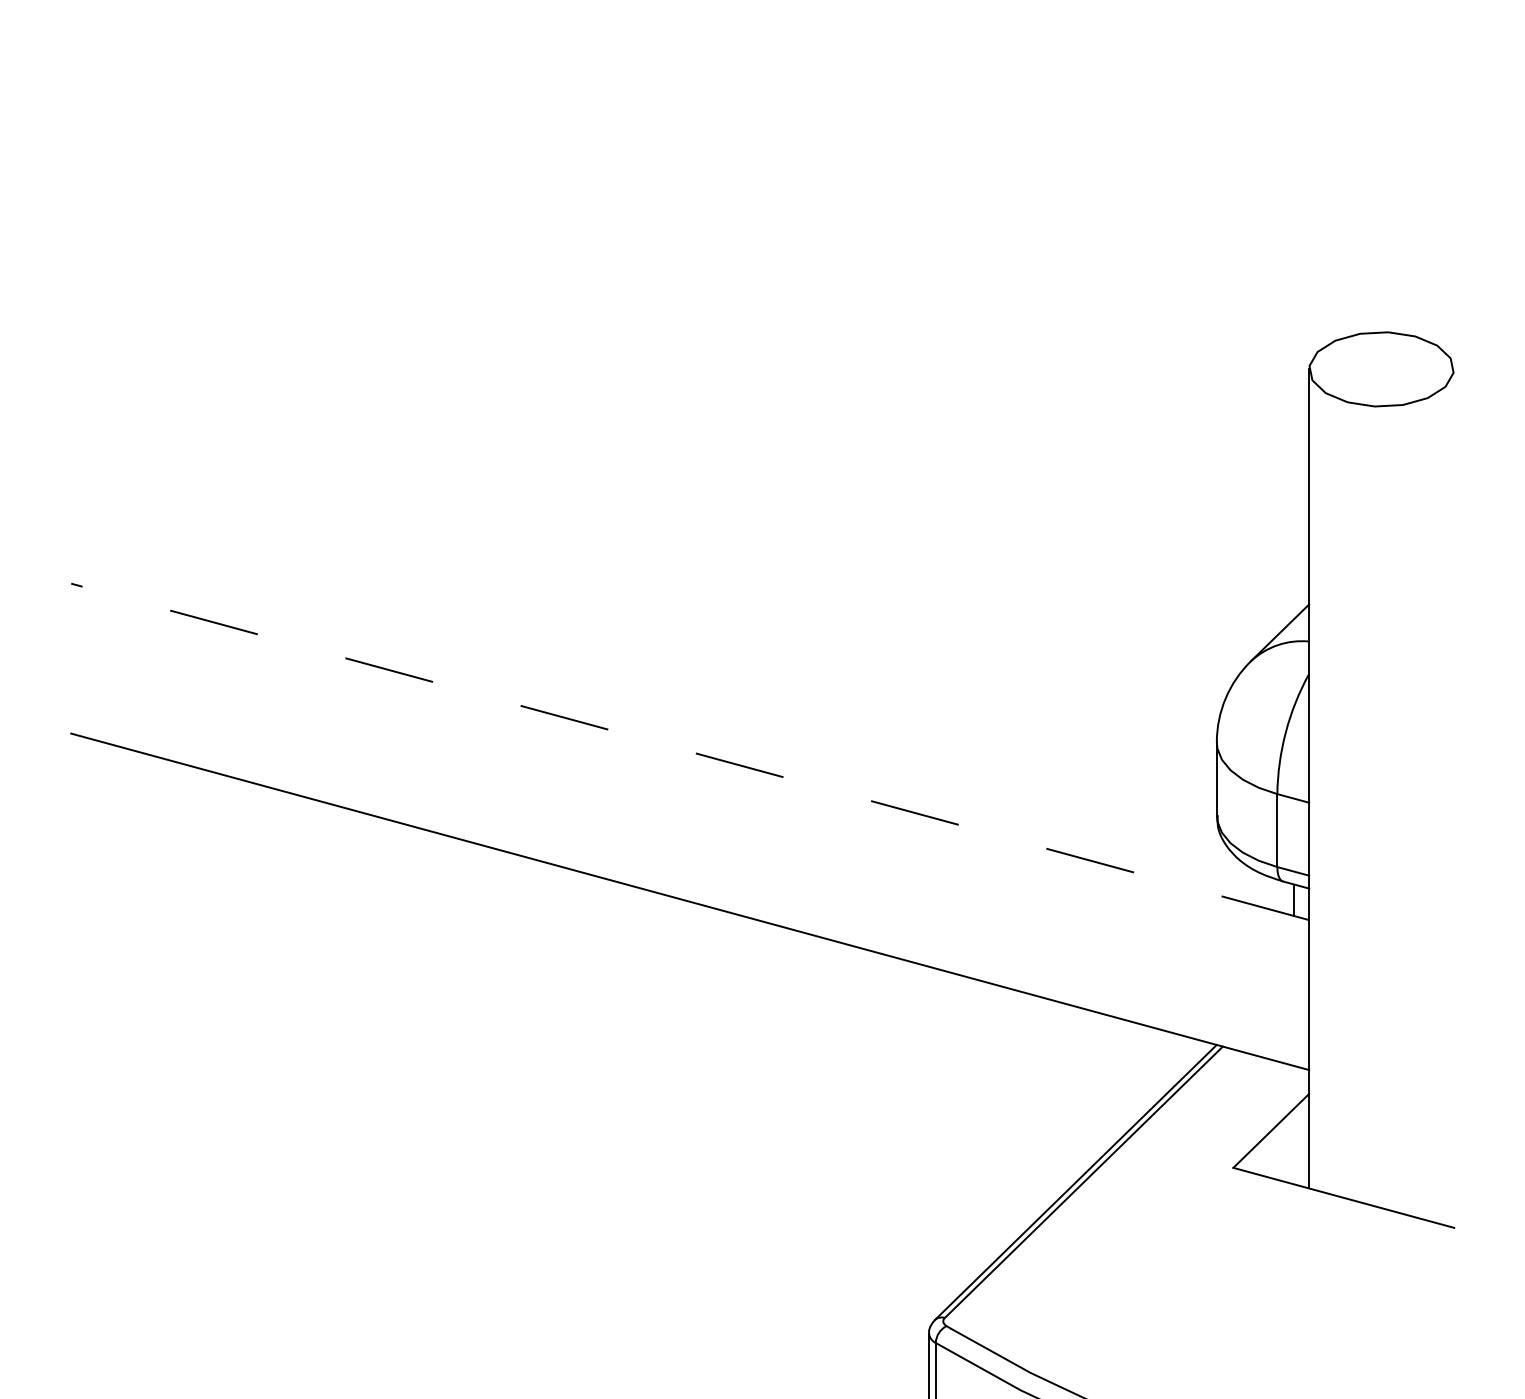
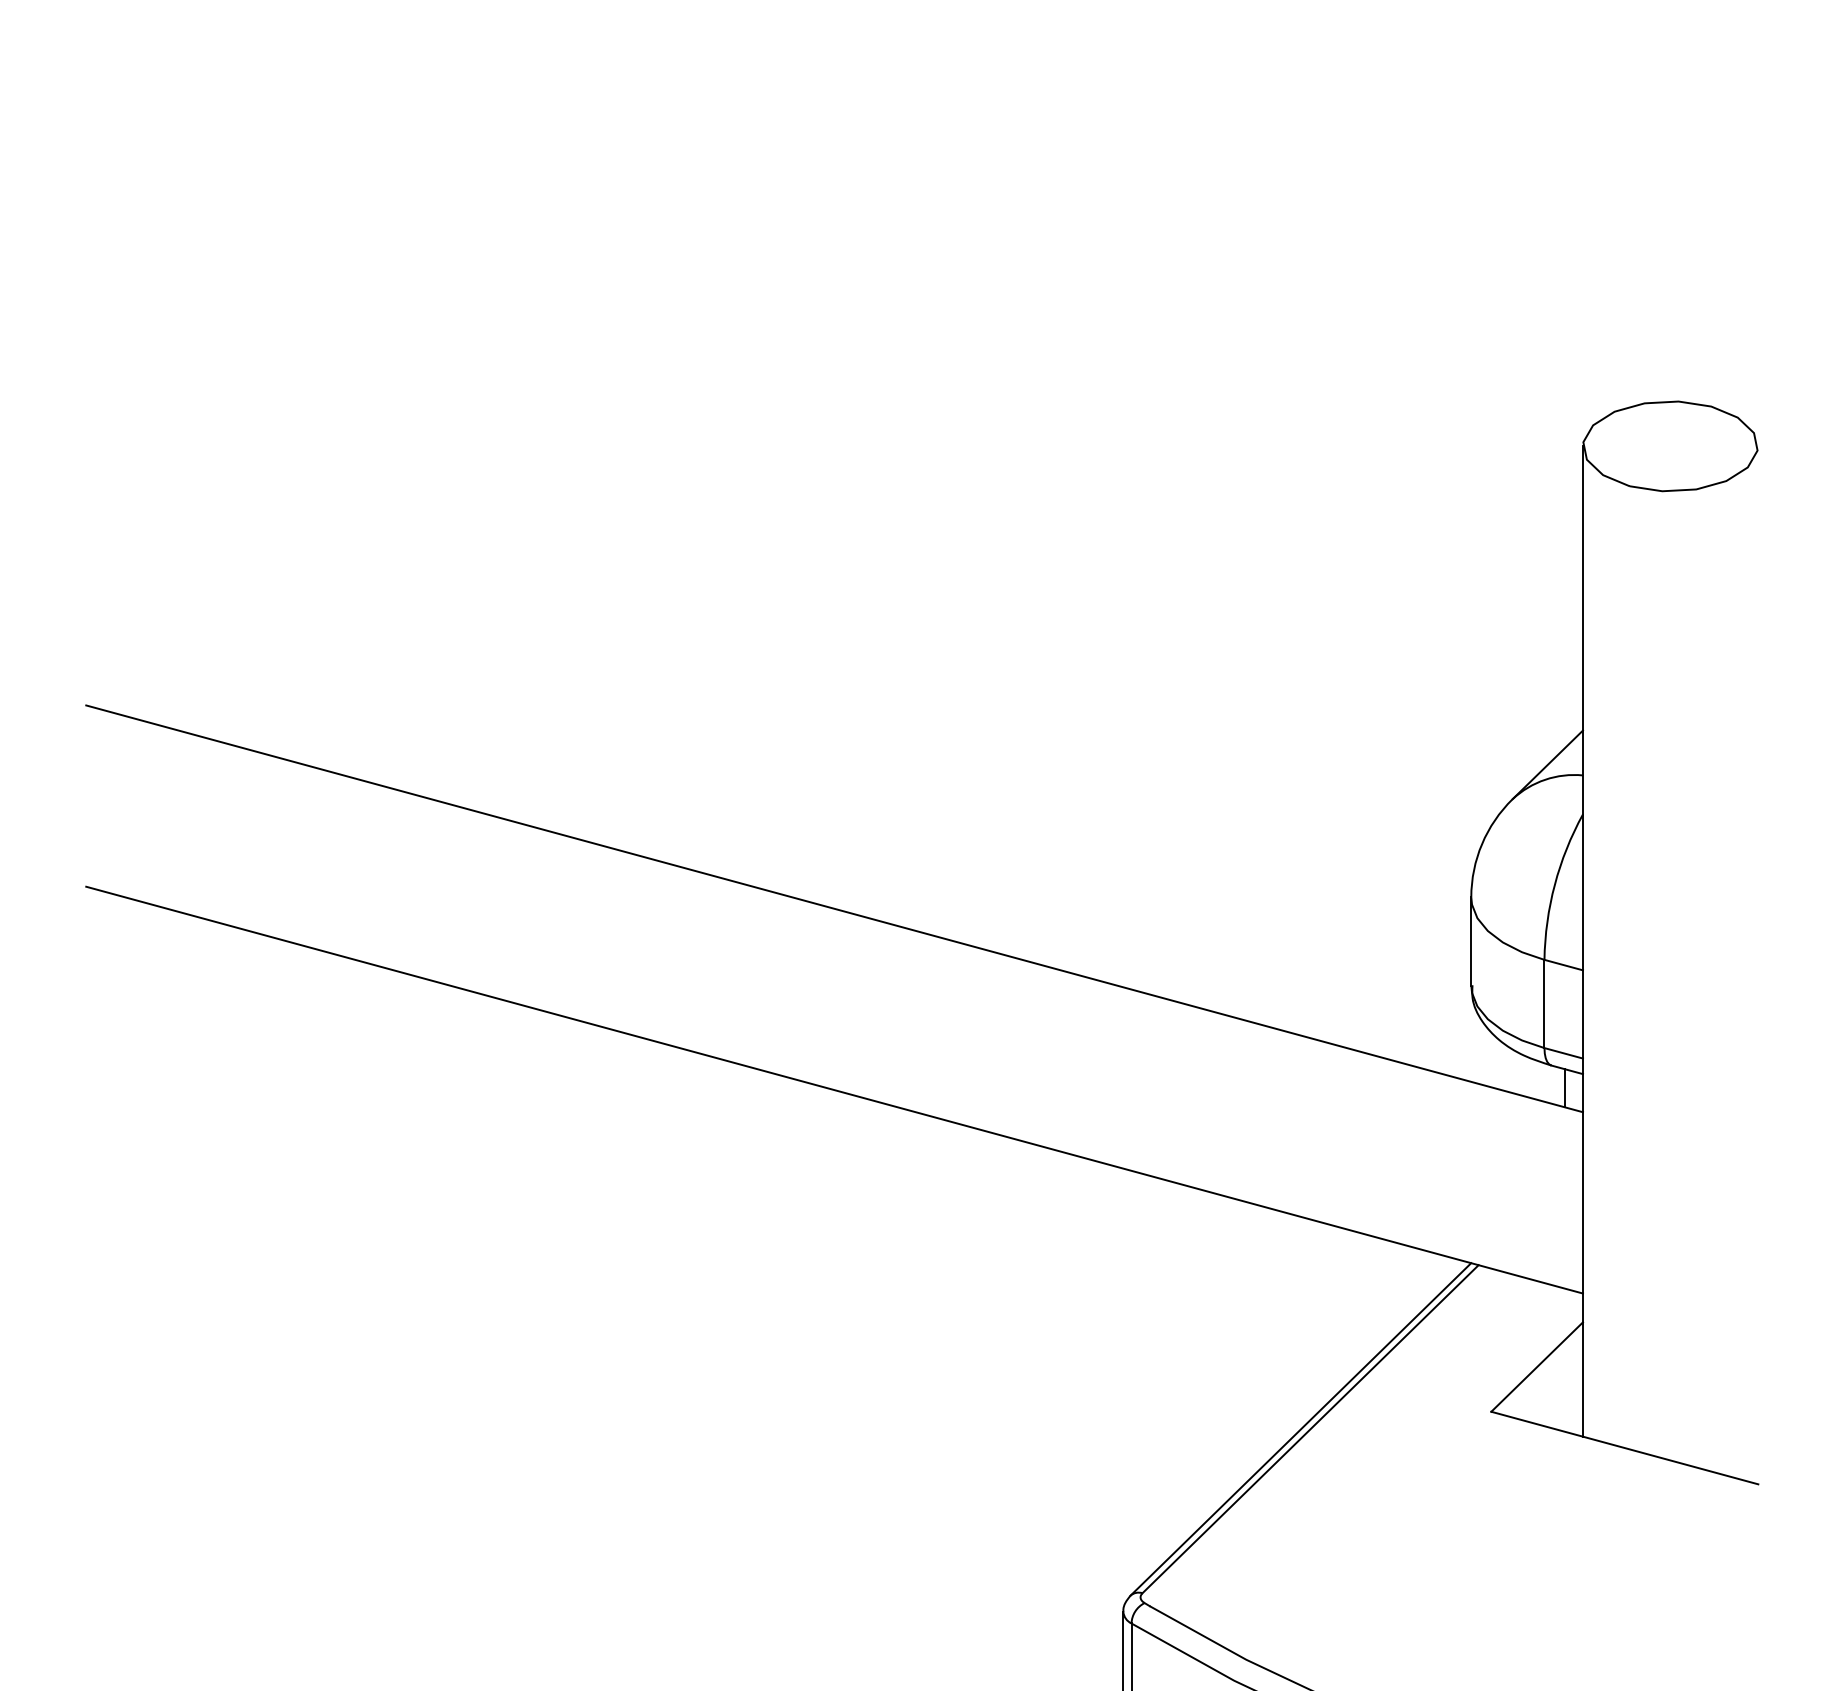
line: (690, 751) -> (834, 908), dashed -> solid

